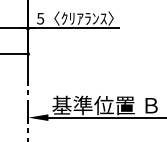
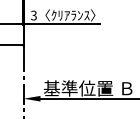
text: (40, 17) -> (33, 14), 5 -> 3

